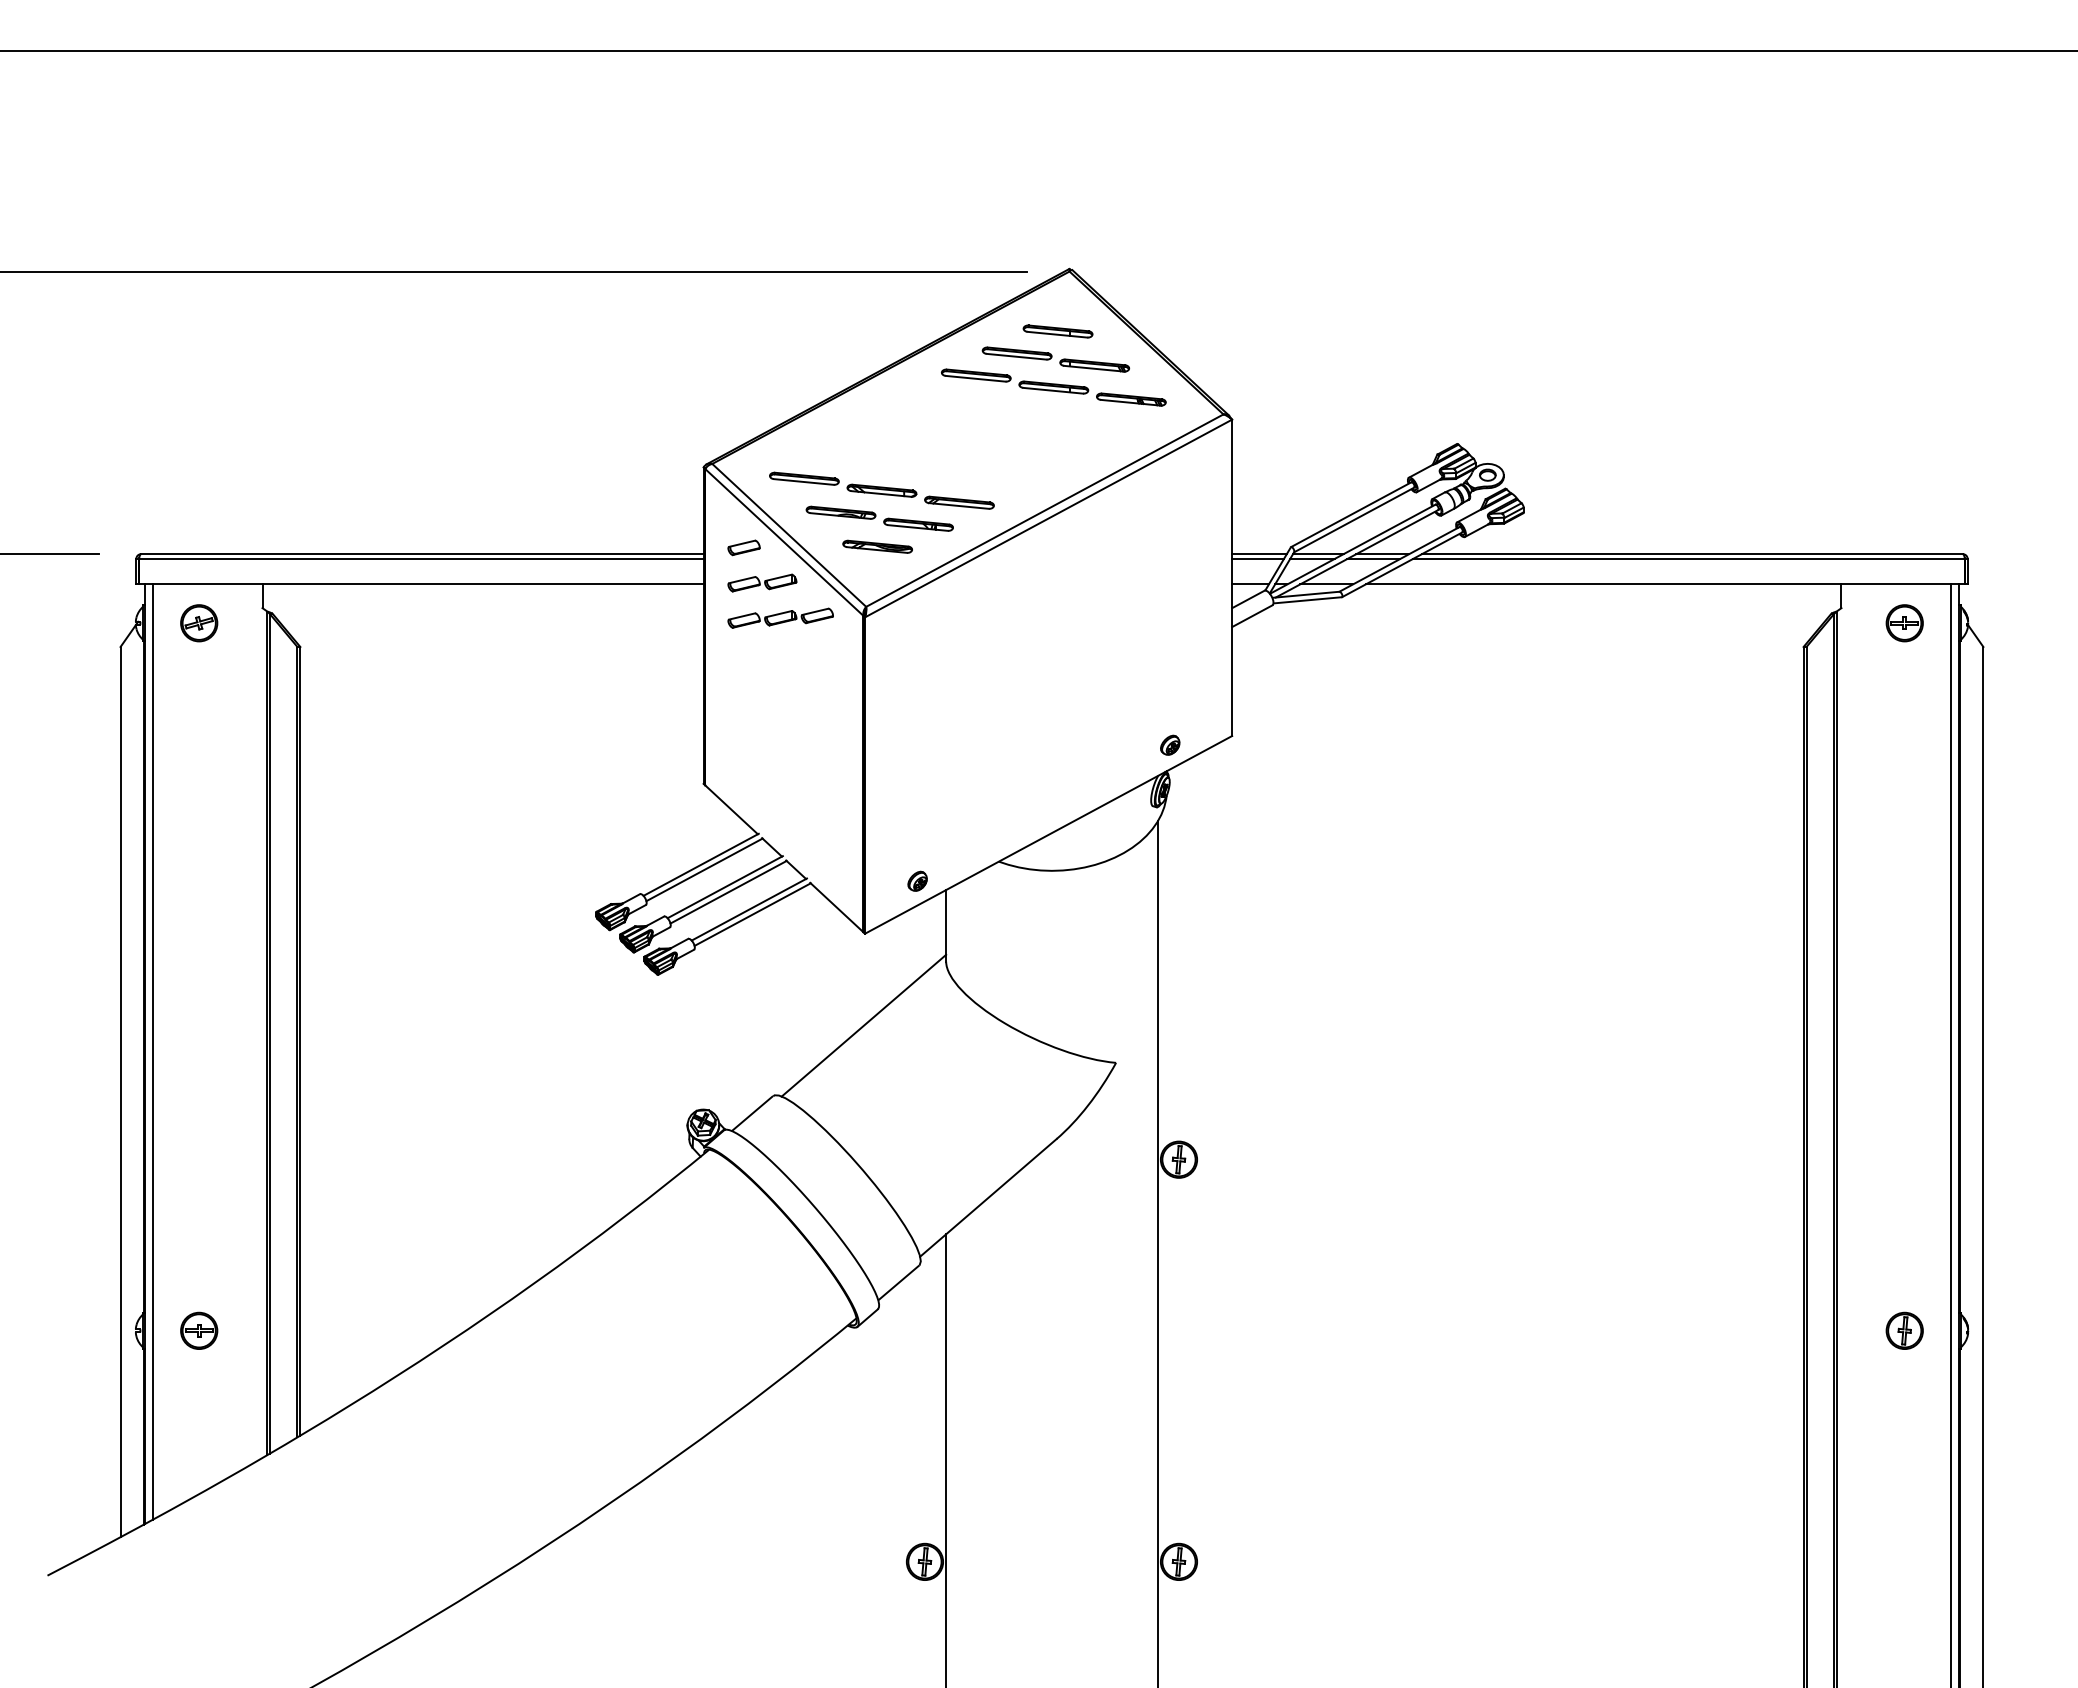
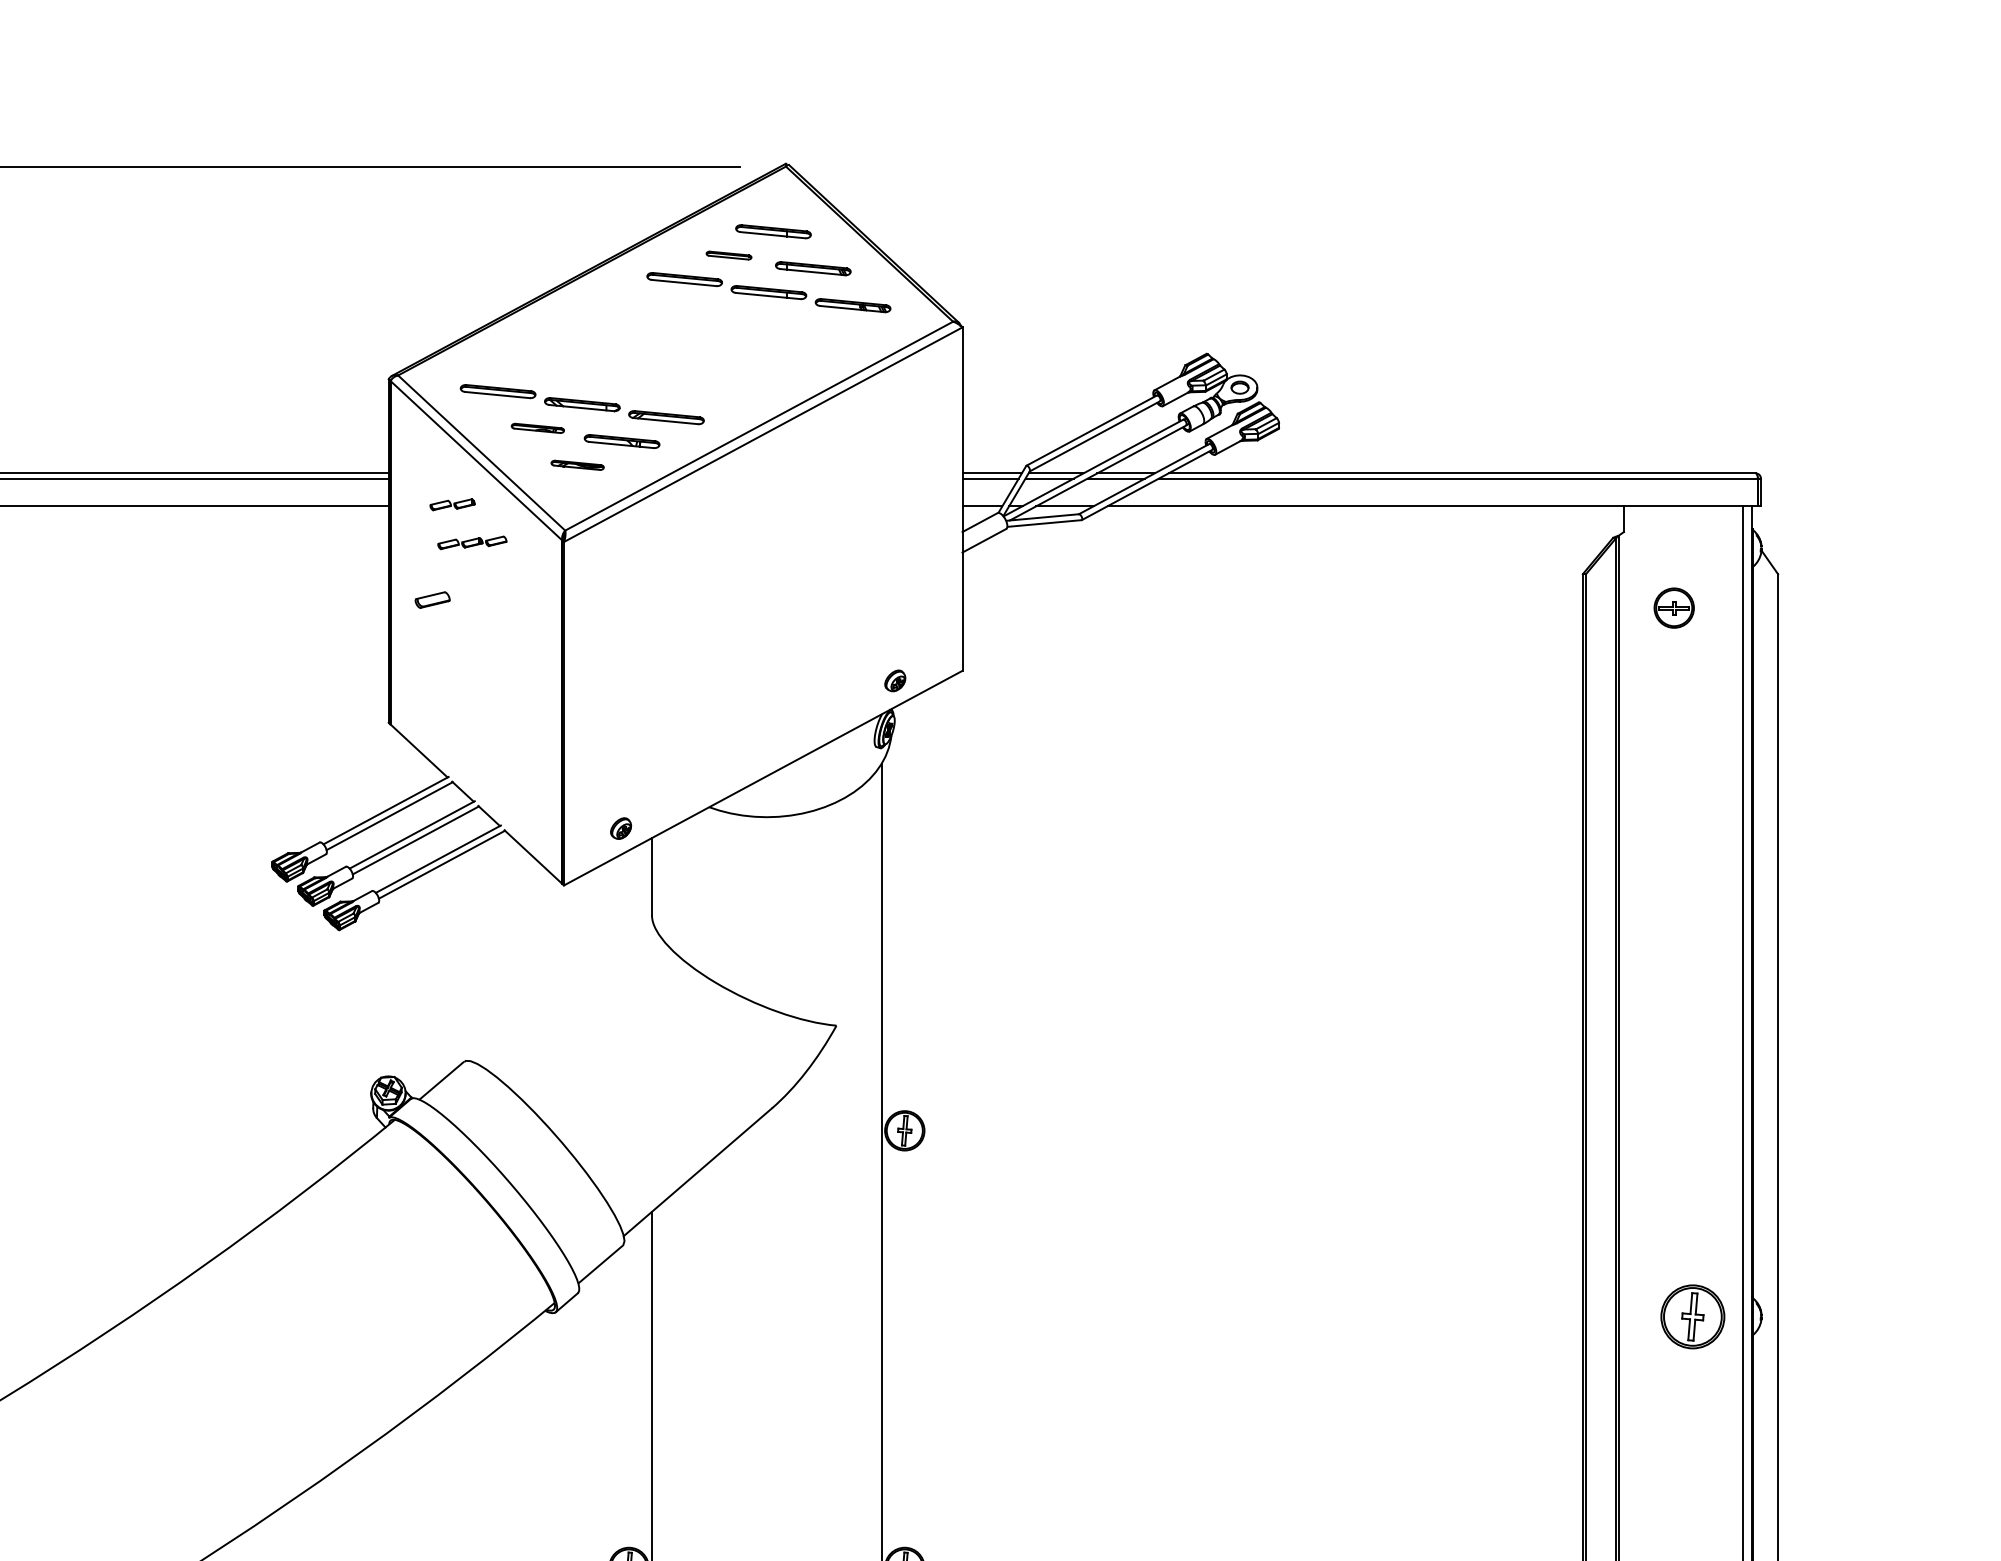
part: (1016, 353) -> (728, 255), size x0.6
part: (840, 512) -> (537, 428), size x0.7
part: (877, 546) -> (577, 465), size x0.7
part: (743, 547) -> (432, 599), moved
part: (762, 582) -> (452, 504), size x0.6
part: (780, 617) -> (472, 542), size x0.6
part: (1904, 623) -> (1673, 608), moved
line: (863, 1025) -> (562, 985), removed
part: (1904, 1330) -> (1692, 1316), size x1.6

